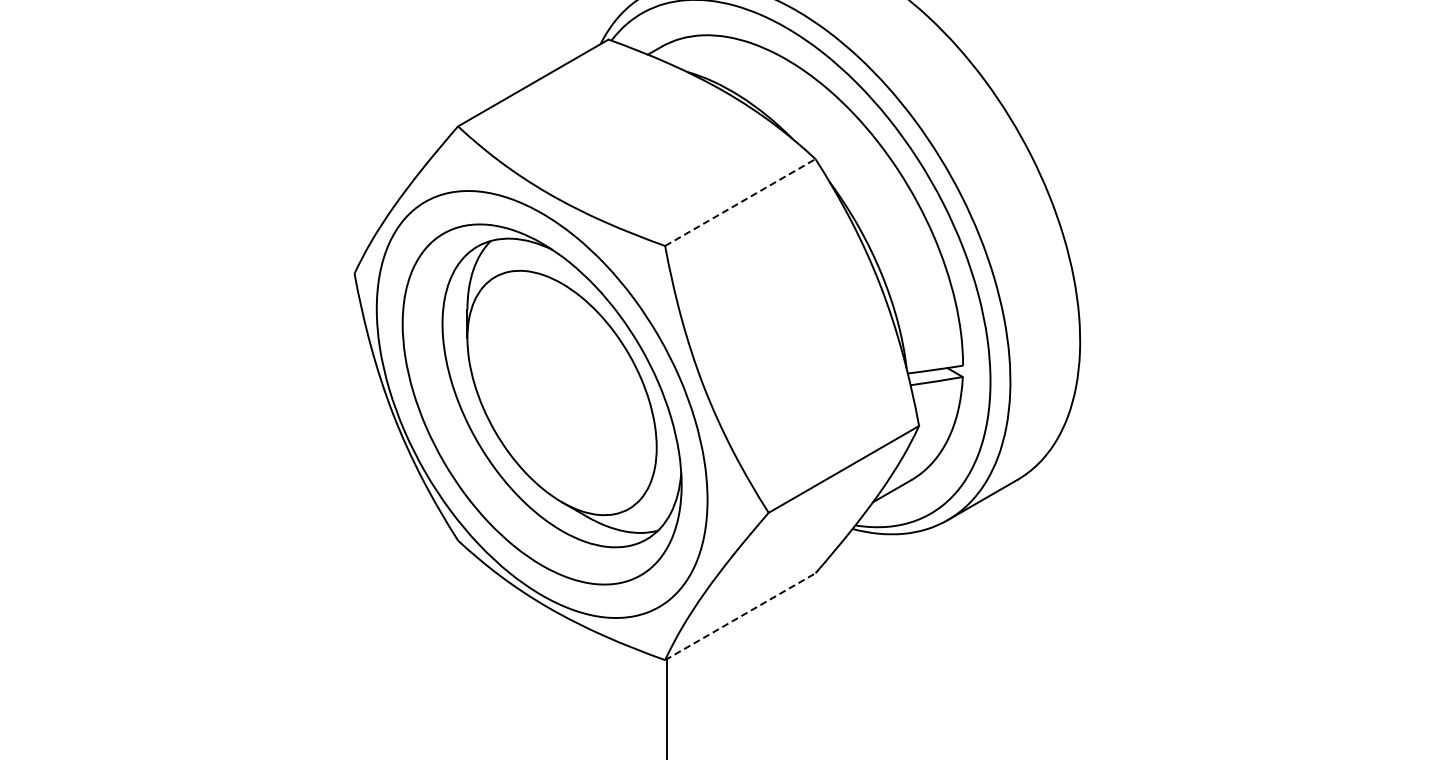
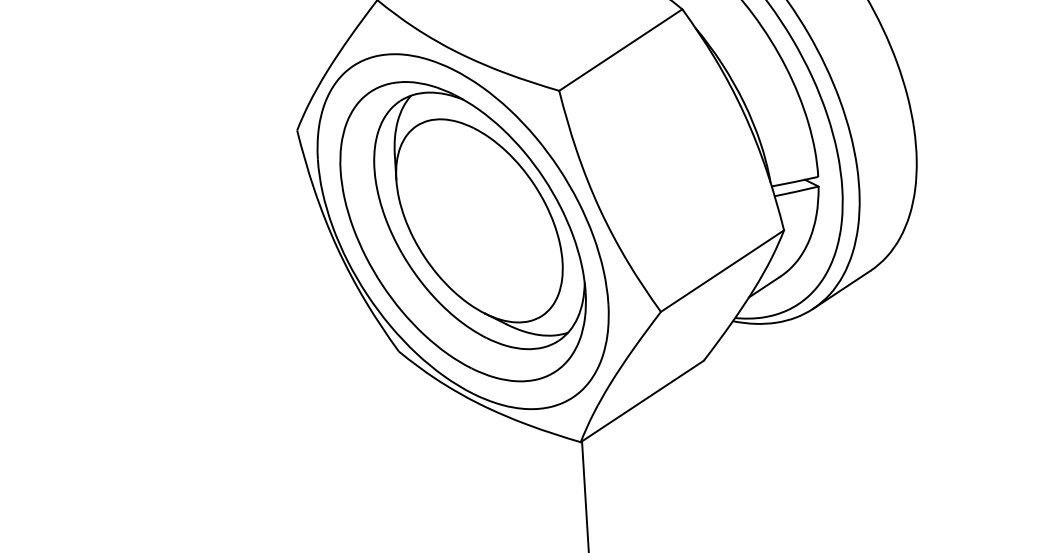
line: (740, 202) -> (620, 50), dashed -> solid
line: (740, 616) -> (642, 401), dashed -> solid

